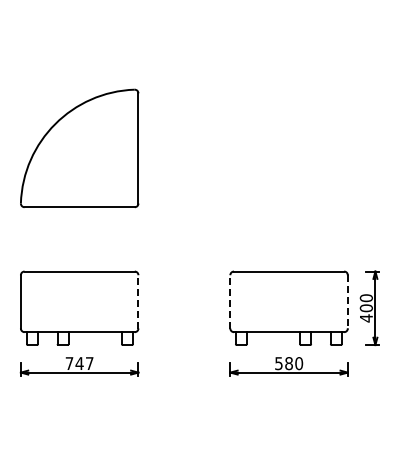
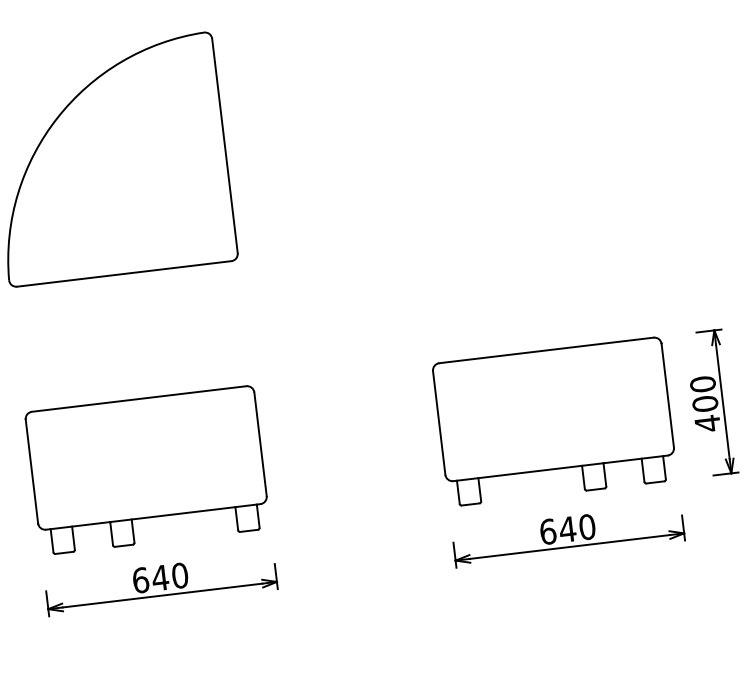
line: (138, 301) -> (260, 443), dashed -> solid
line: (230, 301) -> (439, 422), dashed -> solid
line: (347, 301) -> (667, 395), dashed -> solid
text: (79, 363) -> (160, 577), 747 -> 640
text: (284, 363) -> (558, 530), 580 -> 640

